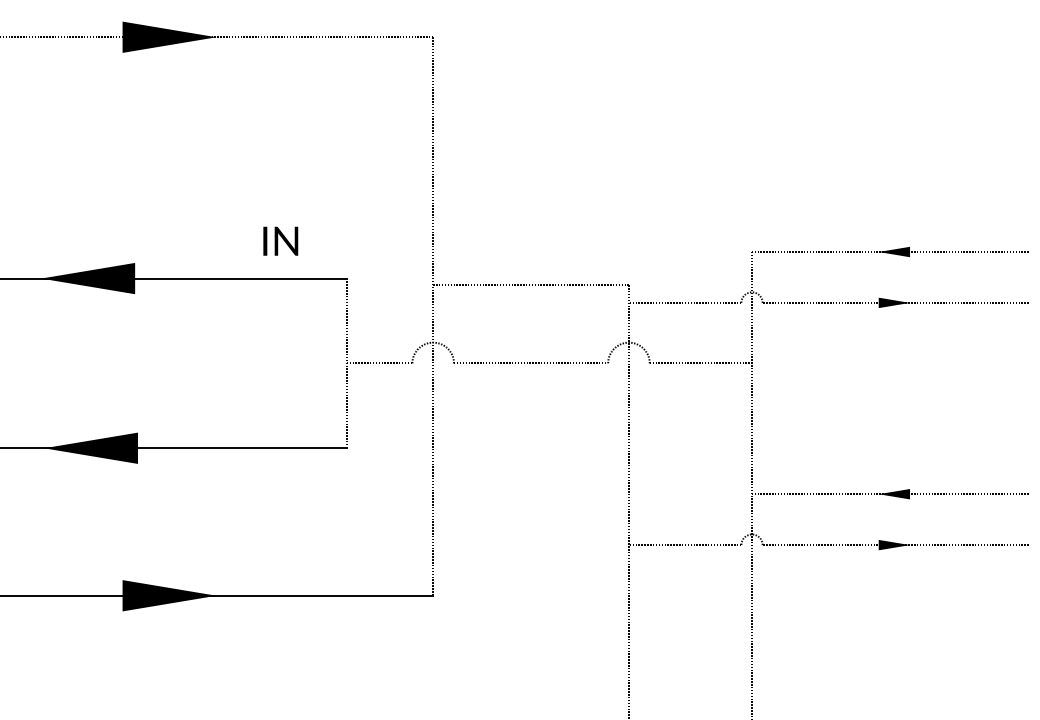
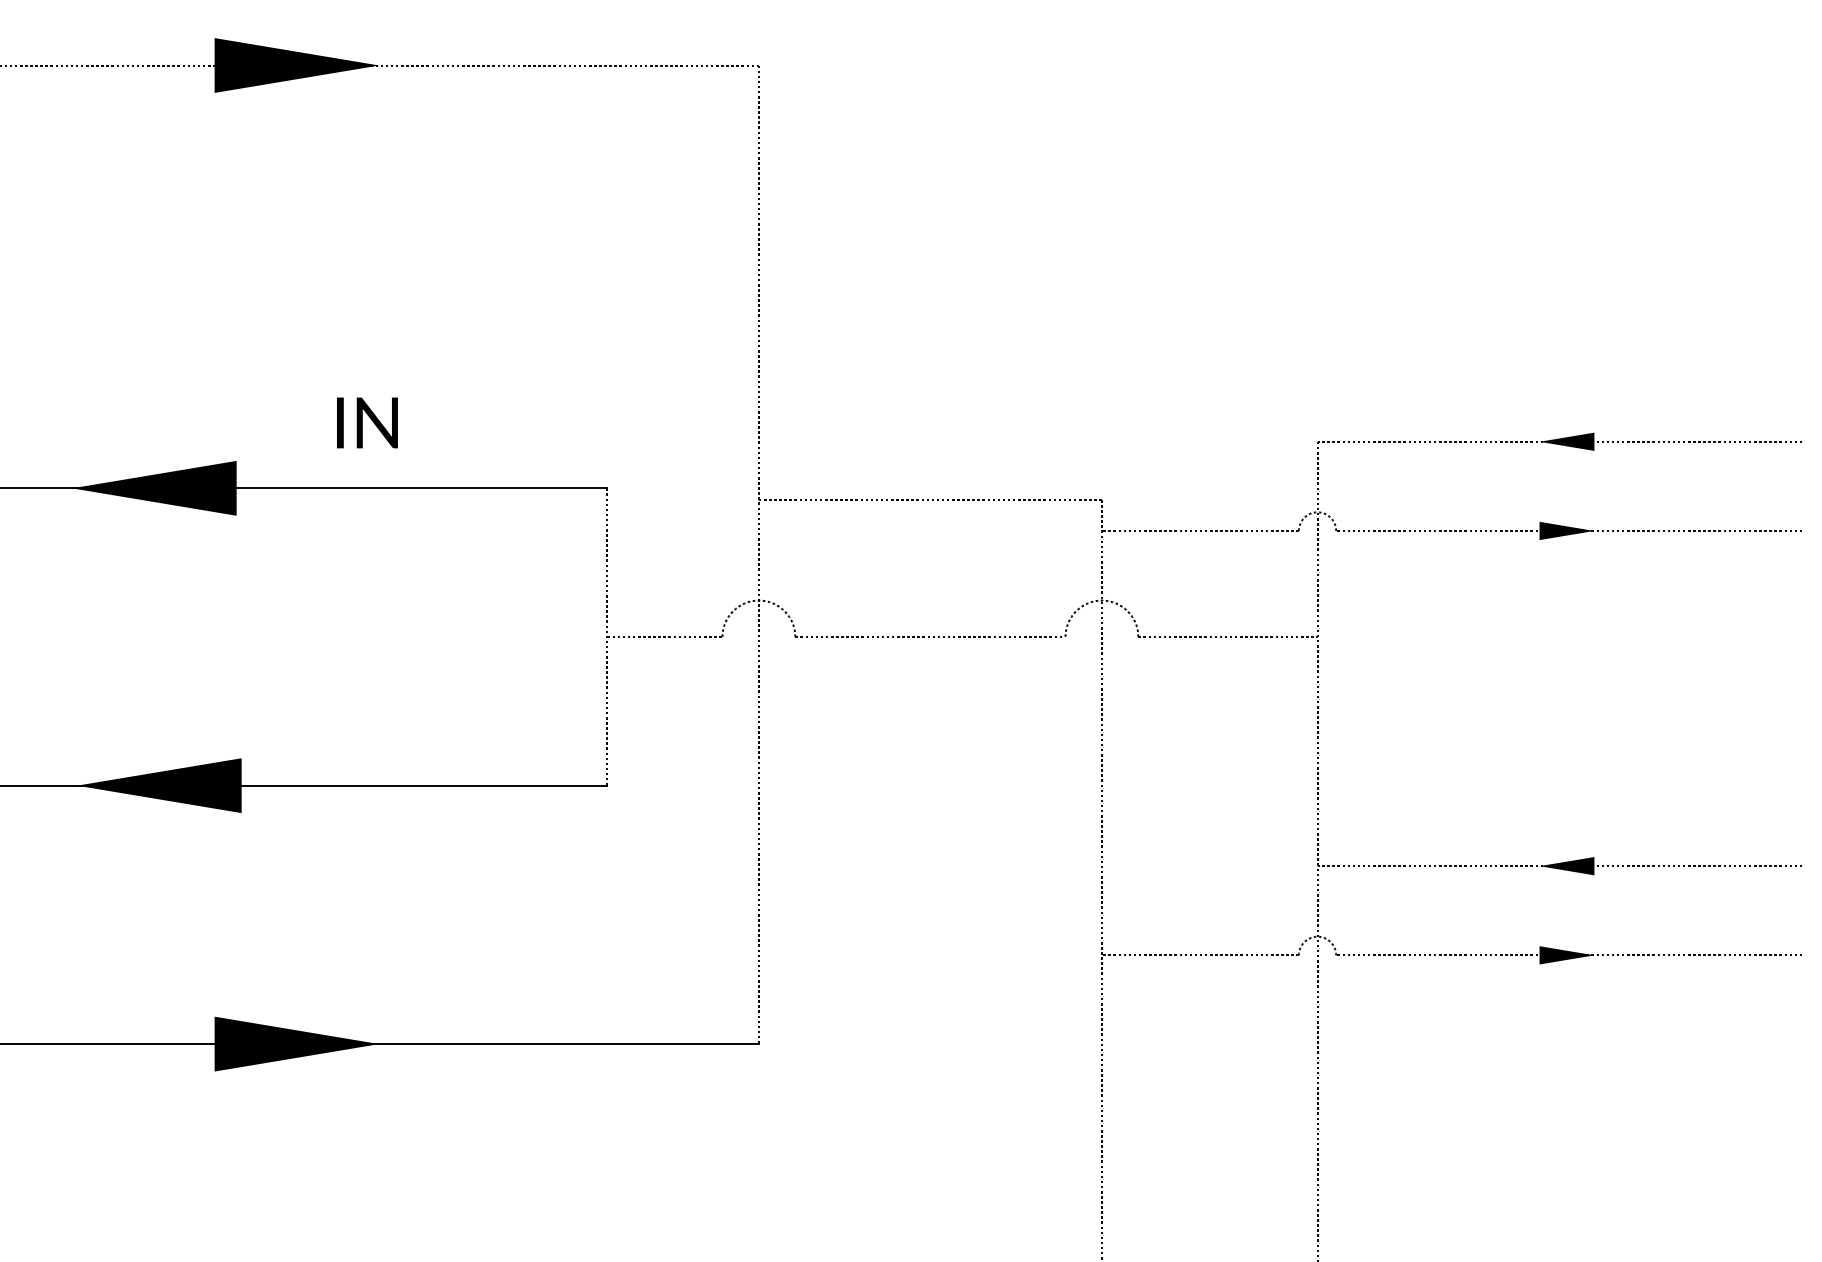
text: (280, 240) -> (366, 421), moved

